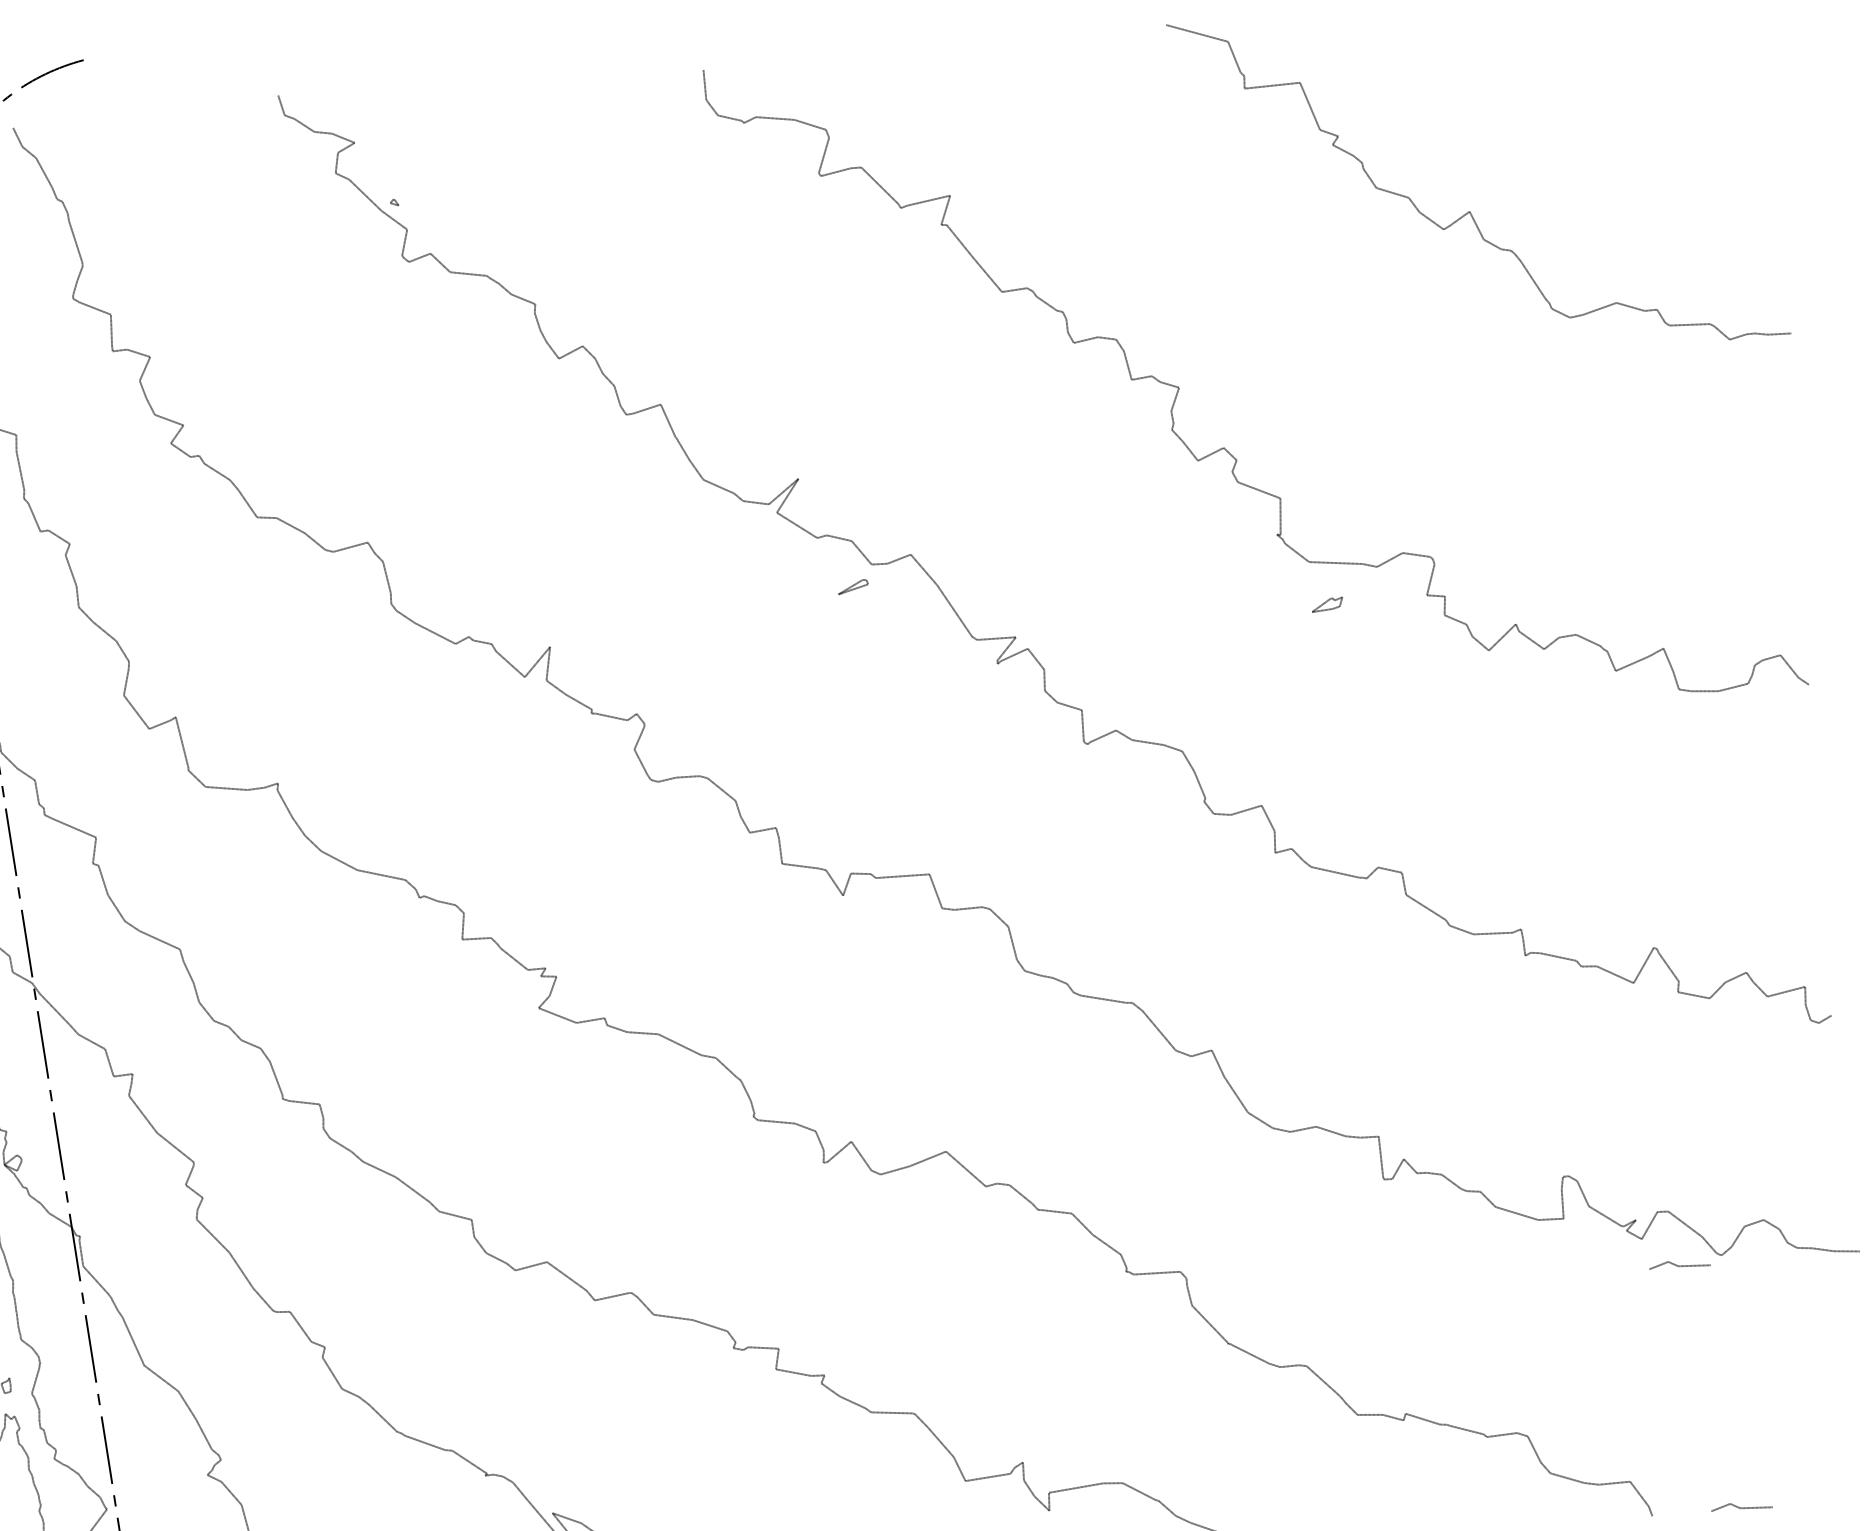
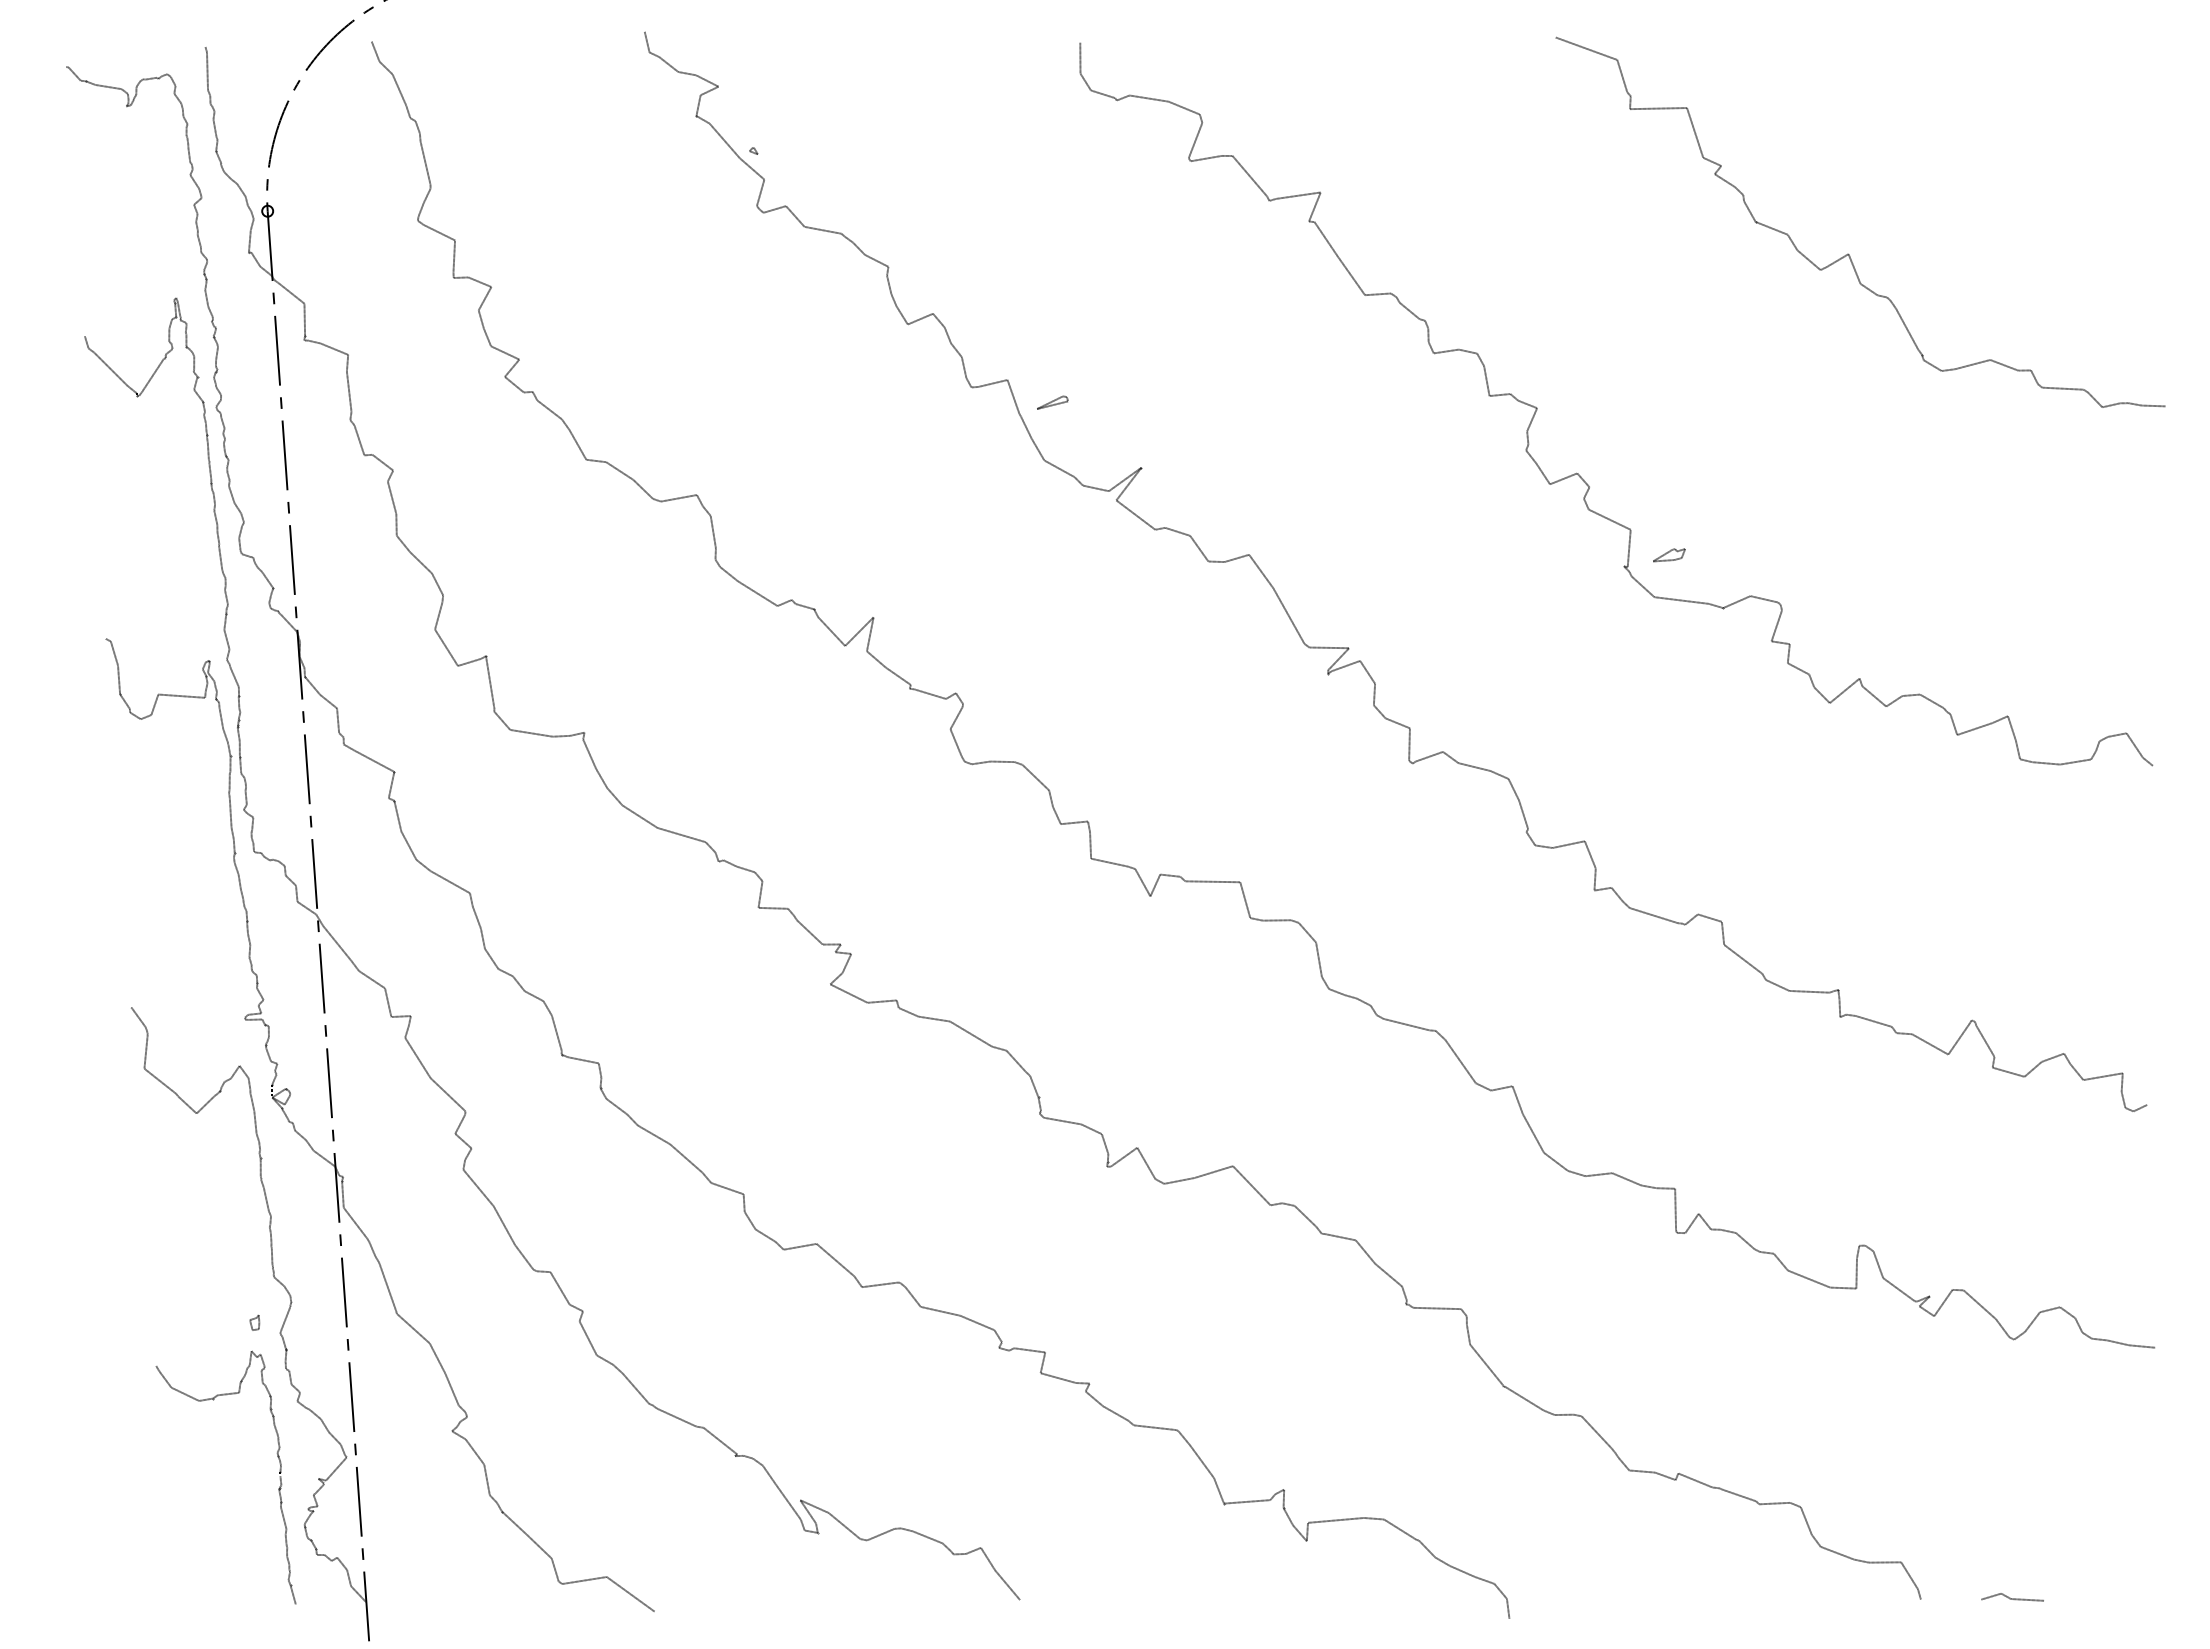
part: (853, 586) -> (1052, 402), moved
part: (1327, 604) -> (1669, 555), moved
line: (1679, 1265) -> (1970, 1346), removed

